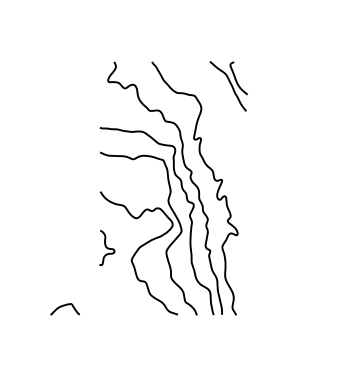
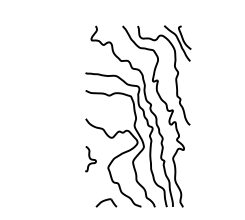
curve: (225, 135) -> (175, 78), added
part: (64, 309) -> (105, 203), moved

